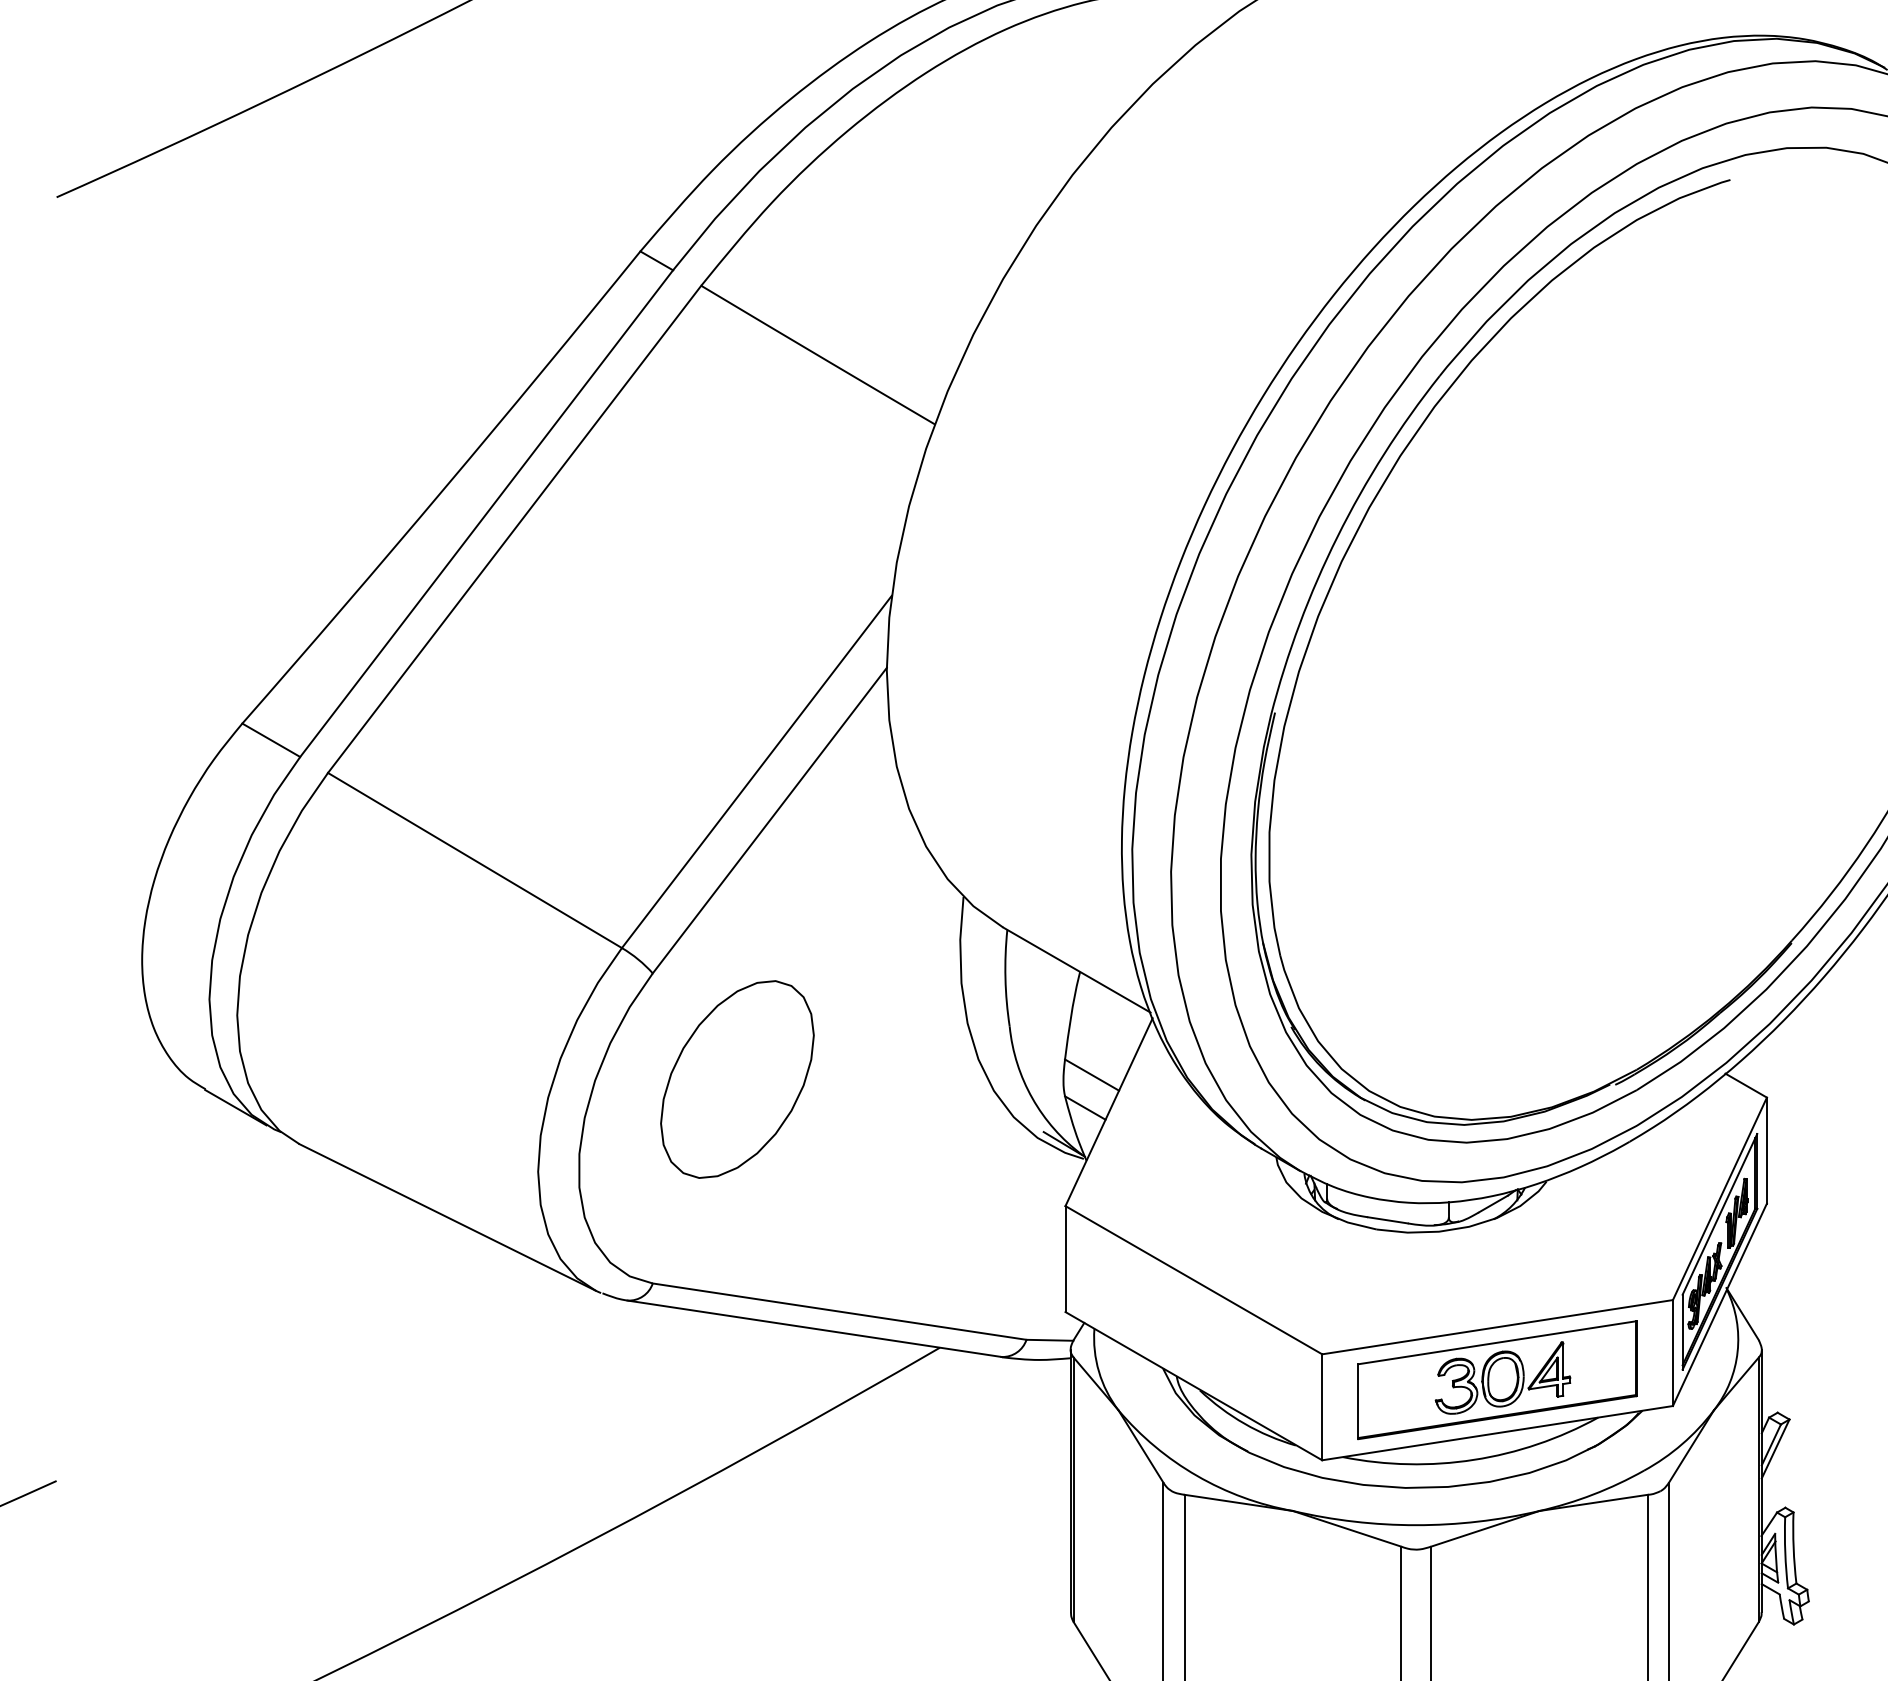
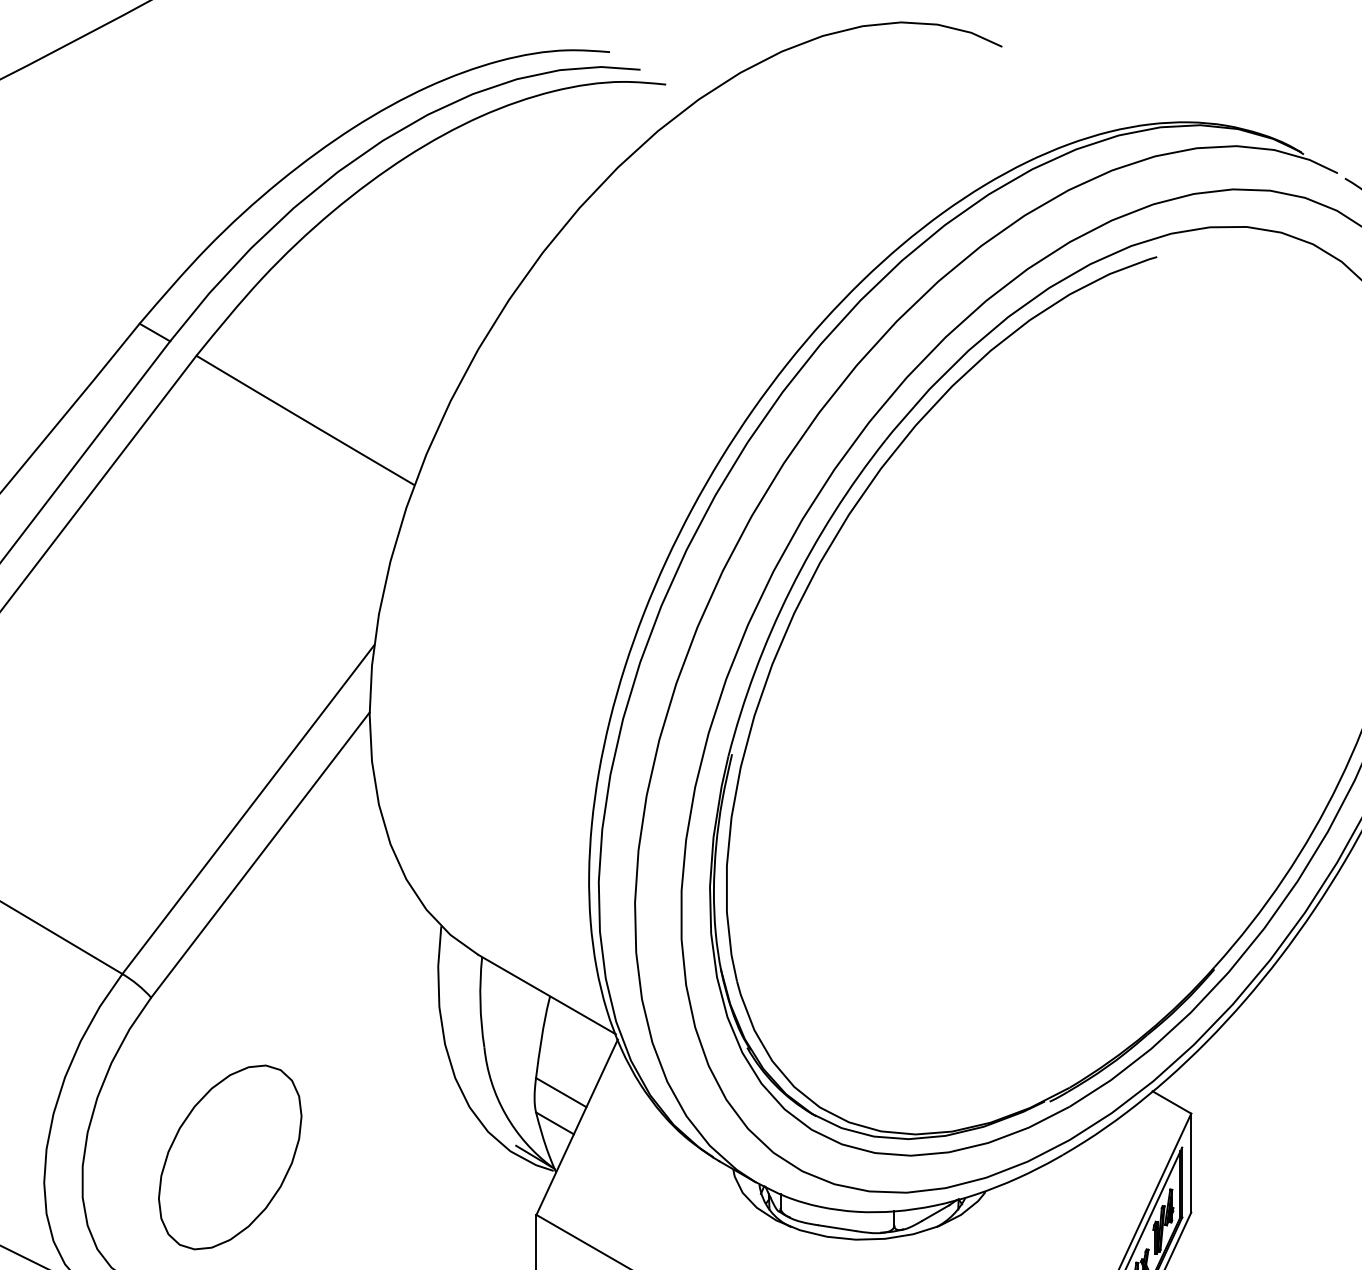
part: (737, 1079) -> (230, 1157), moved

